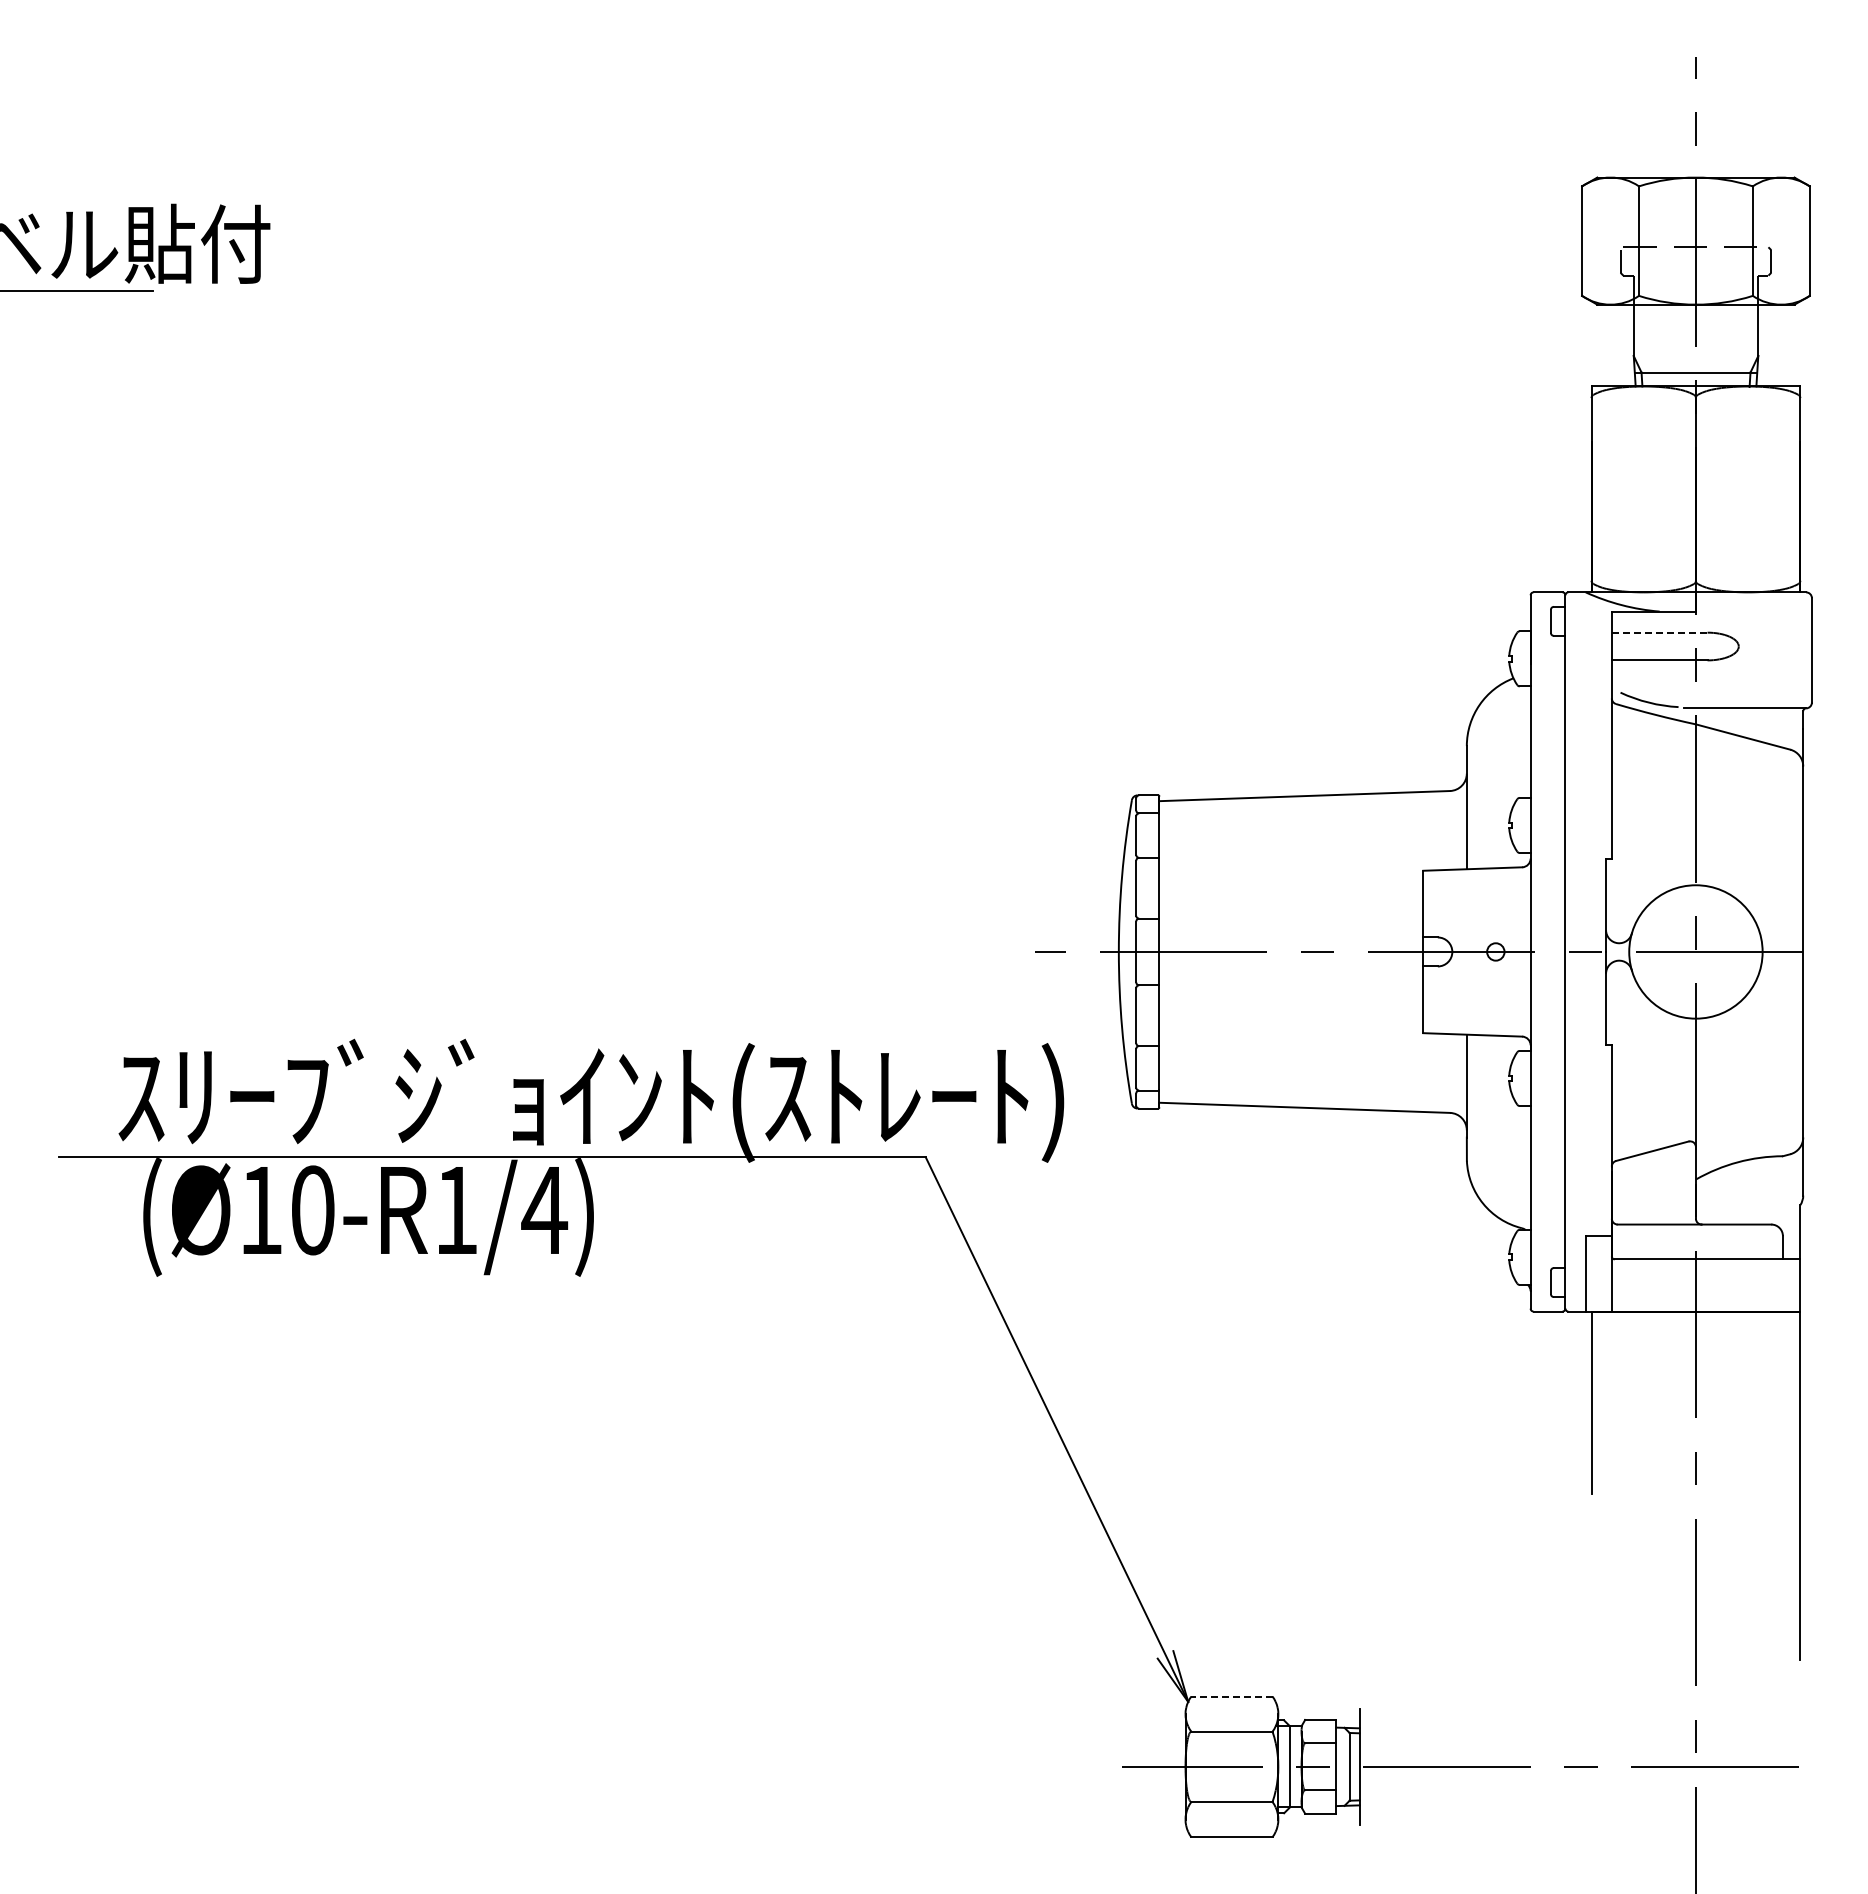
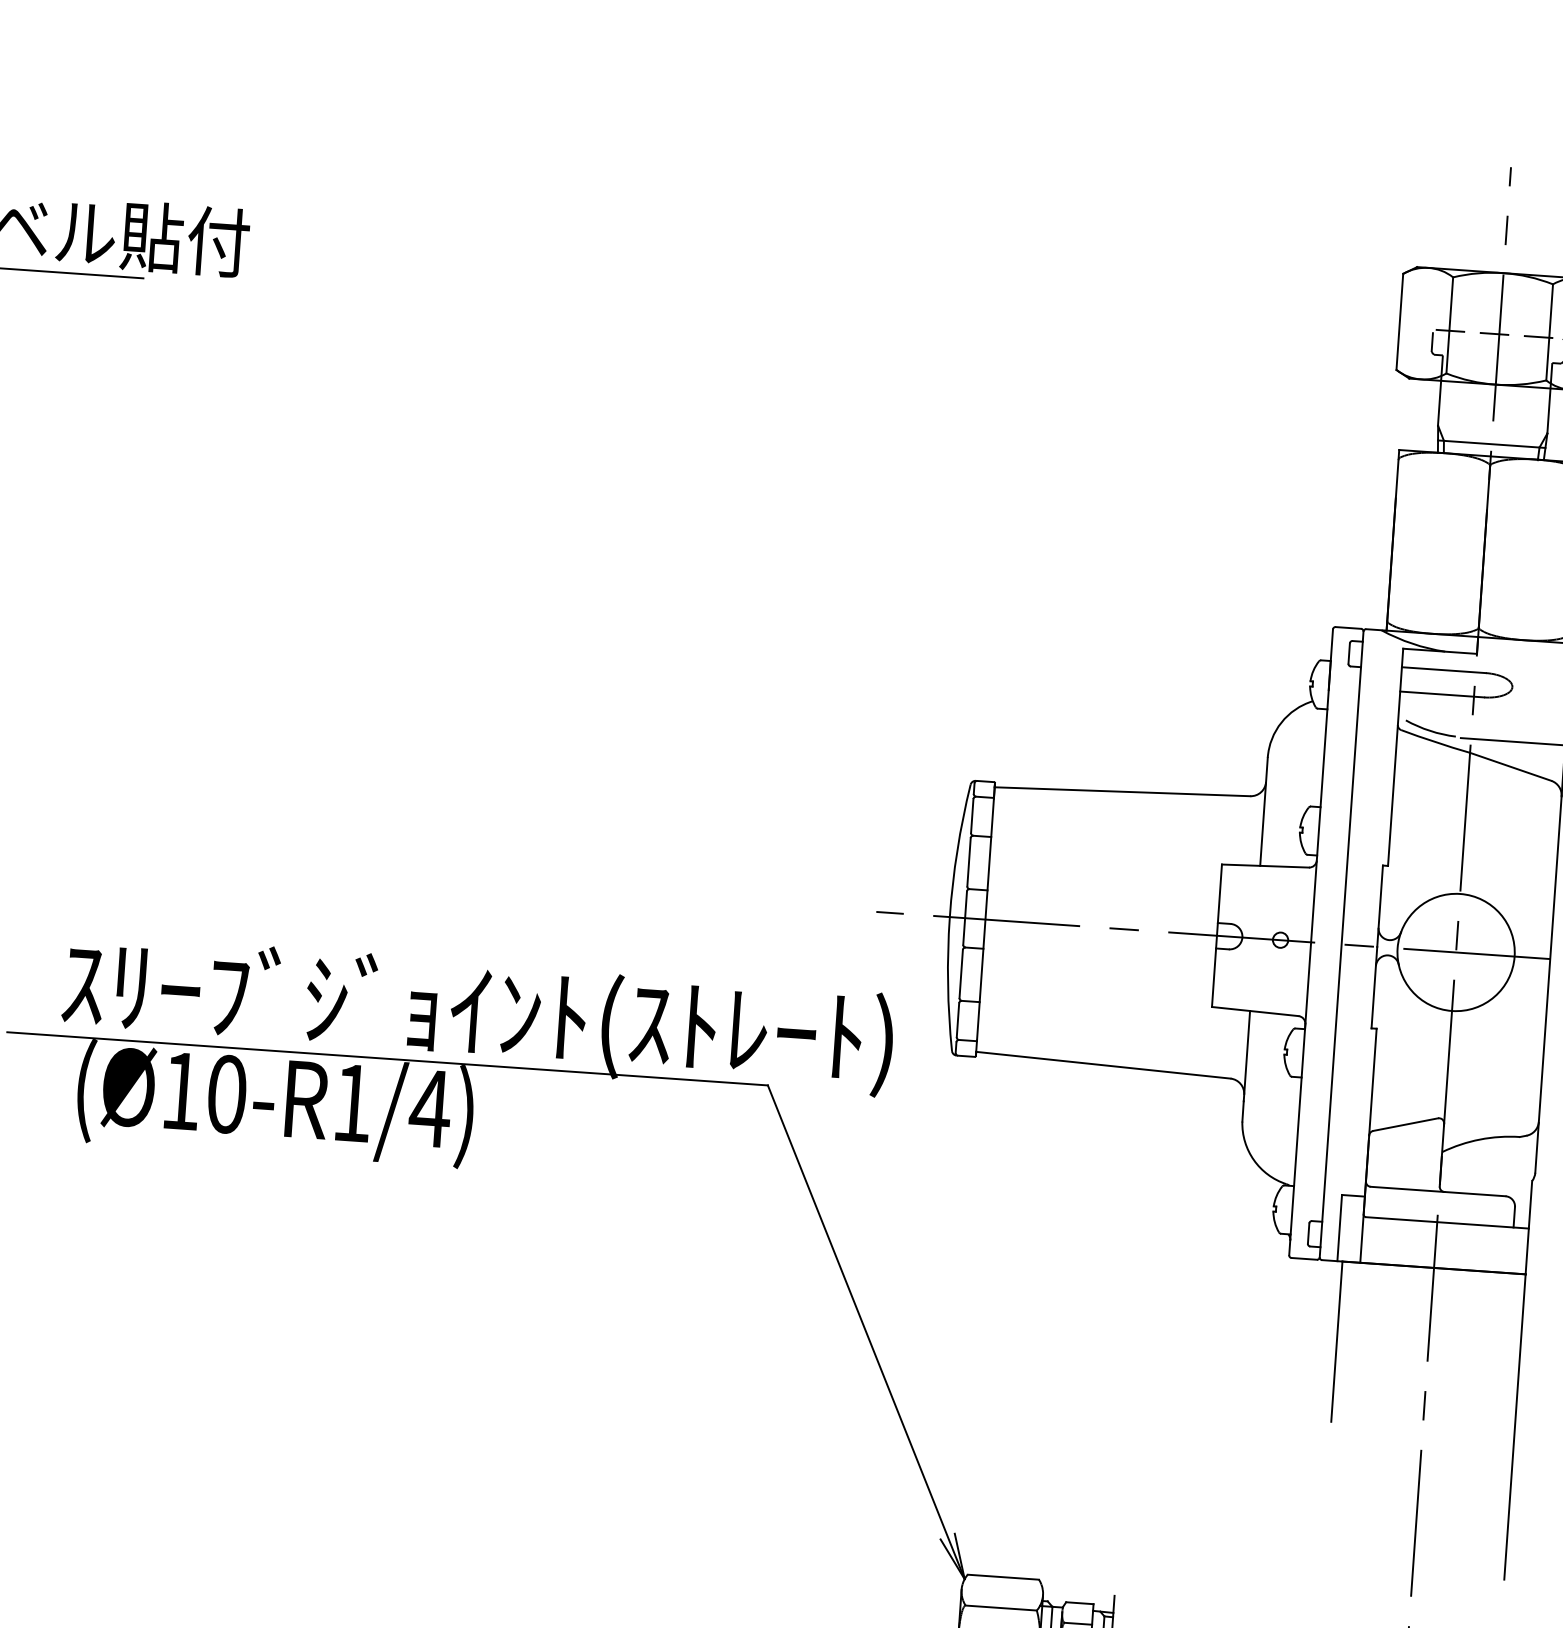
line: (1659, 632) -> (1443, 670), dashed -> solid
line: (1231, 1696) -> (1003, 1577), dashed -> solid

